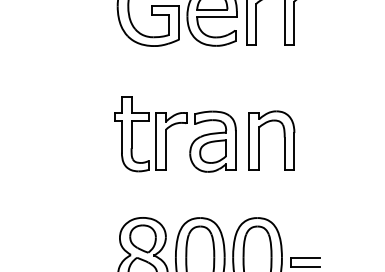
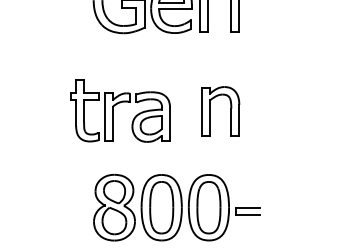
part: (170, 127) -> (116, 105), moved

